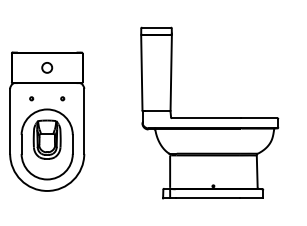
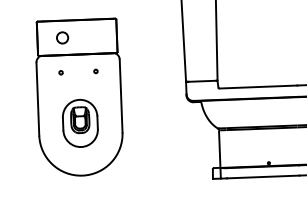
circle: (47, 67) -> (62, 37), moved
part: (46, 144) -> (79, 123), size x0.6

